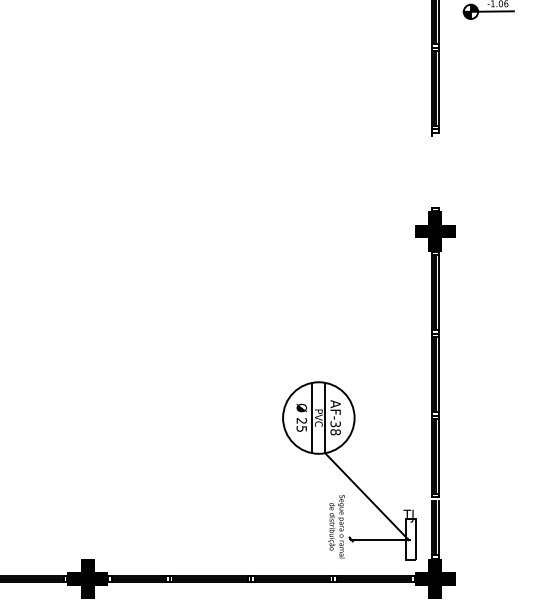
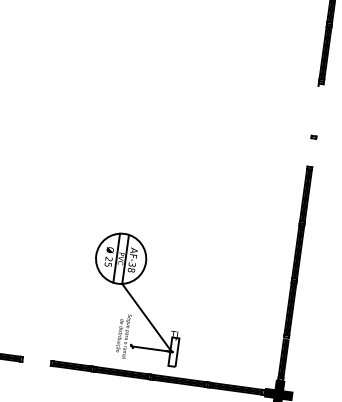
fill: (434, 231) -> (311, 152), removed
part: (349, 470) -> (137, 298), moved
fill: (87, 578) -> (36, 361), removed

